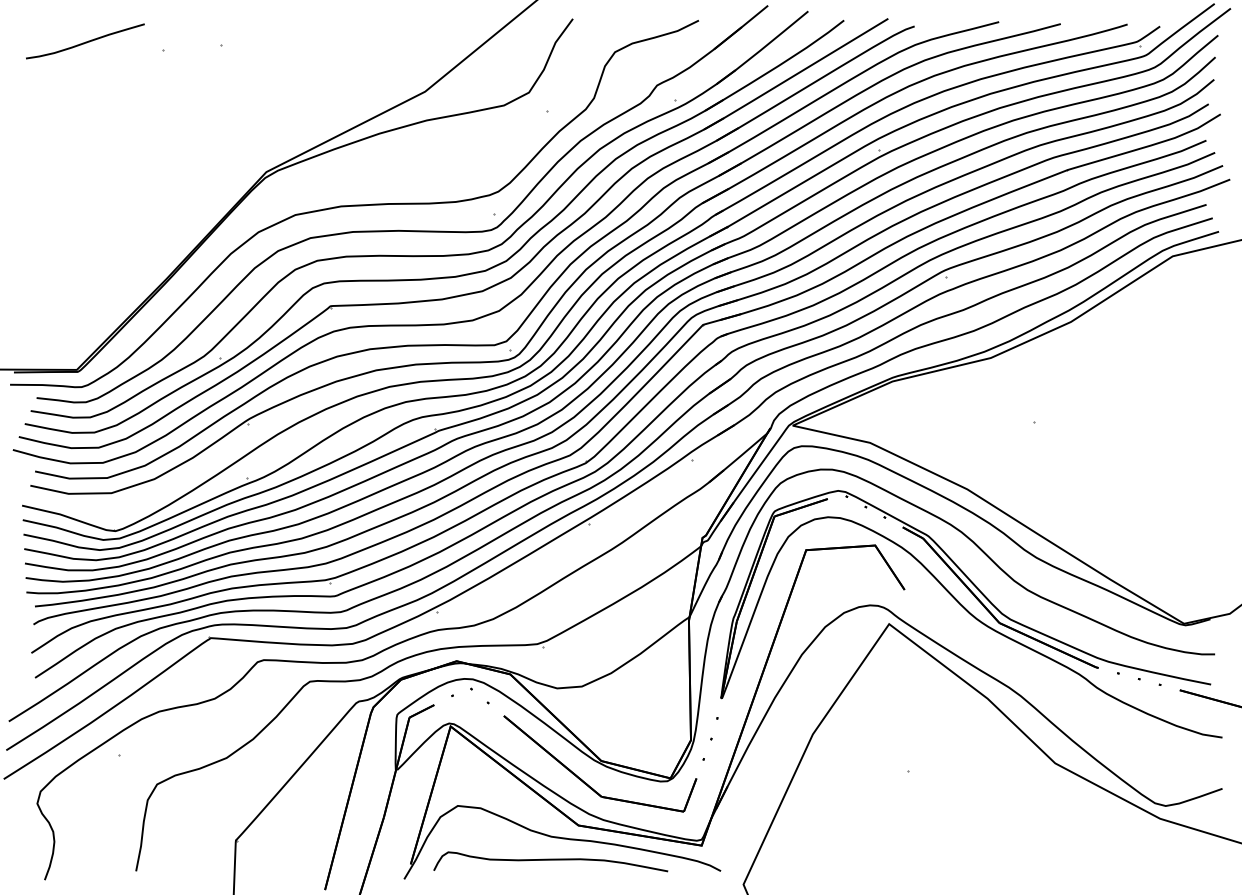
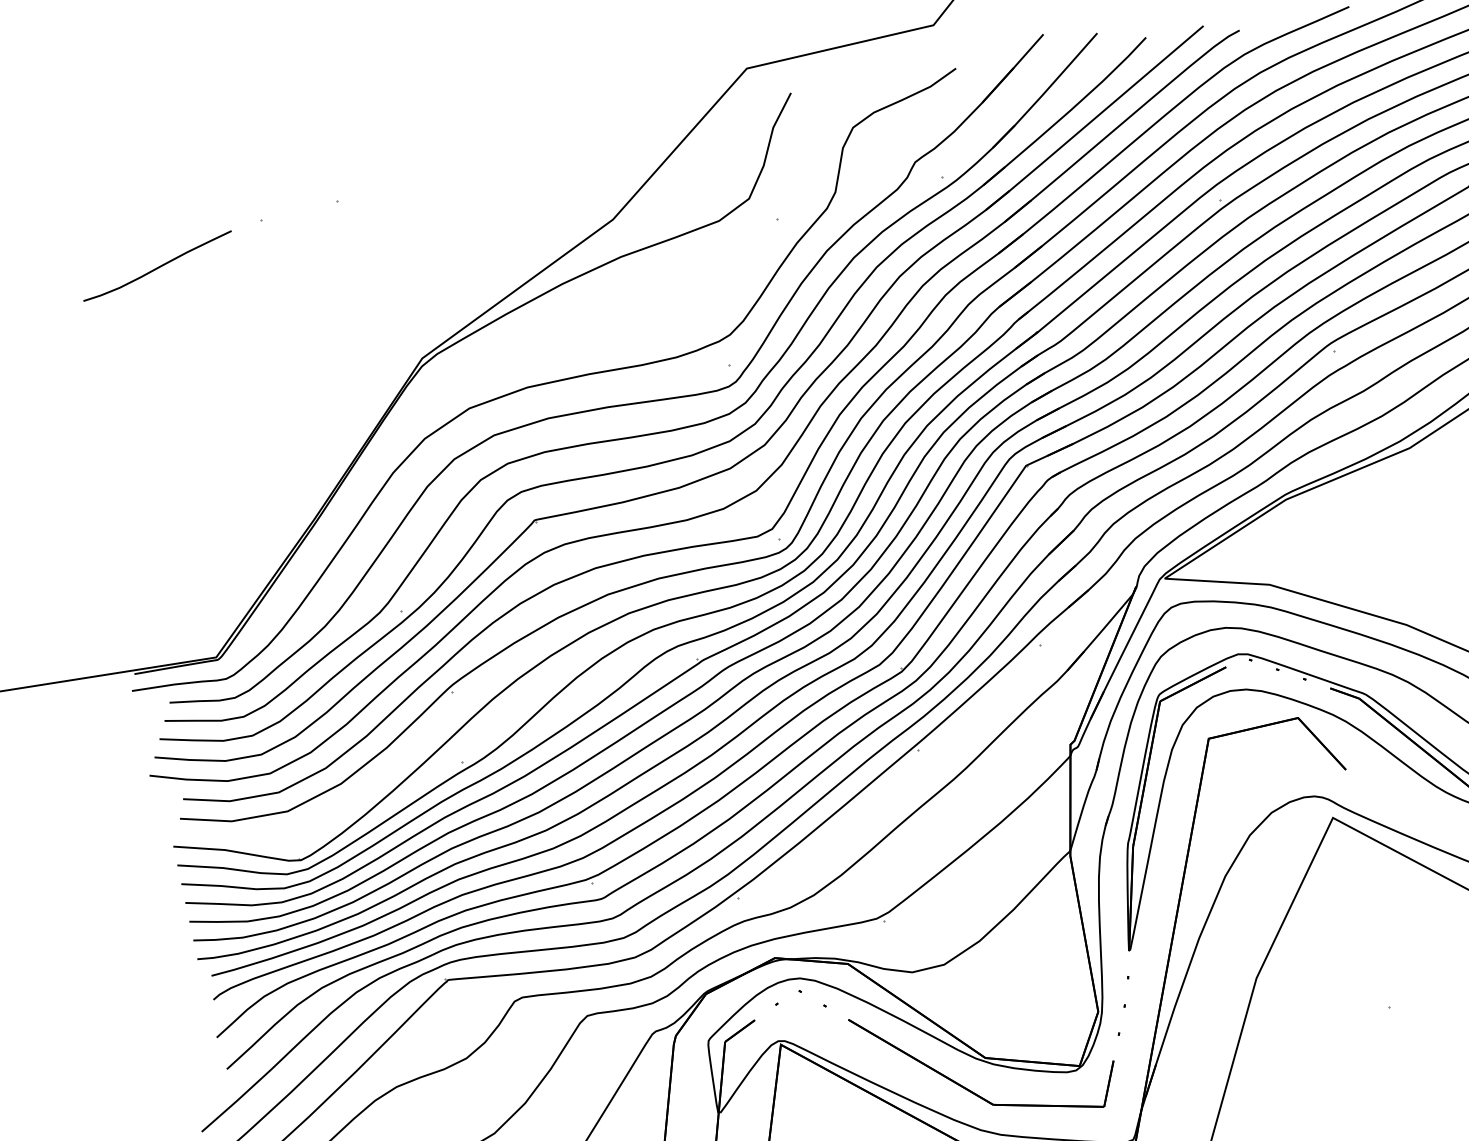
curve: (85, 41) -> (157, 266), moved

